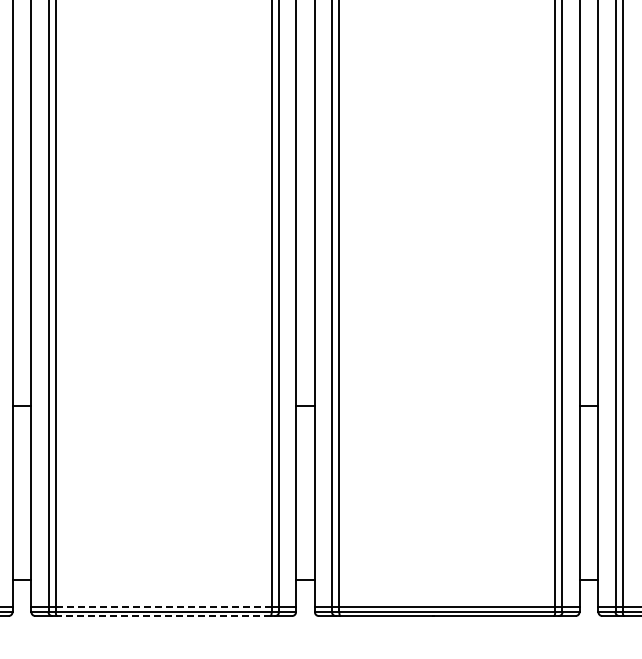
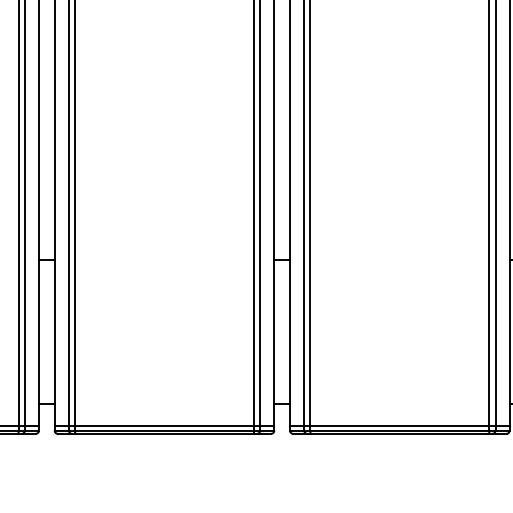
line: (163, 606) -> (164, 425), dashed -> solid
line: (163, 616) -> (164, 434), dashed -> solid

